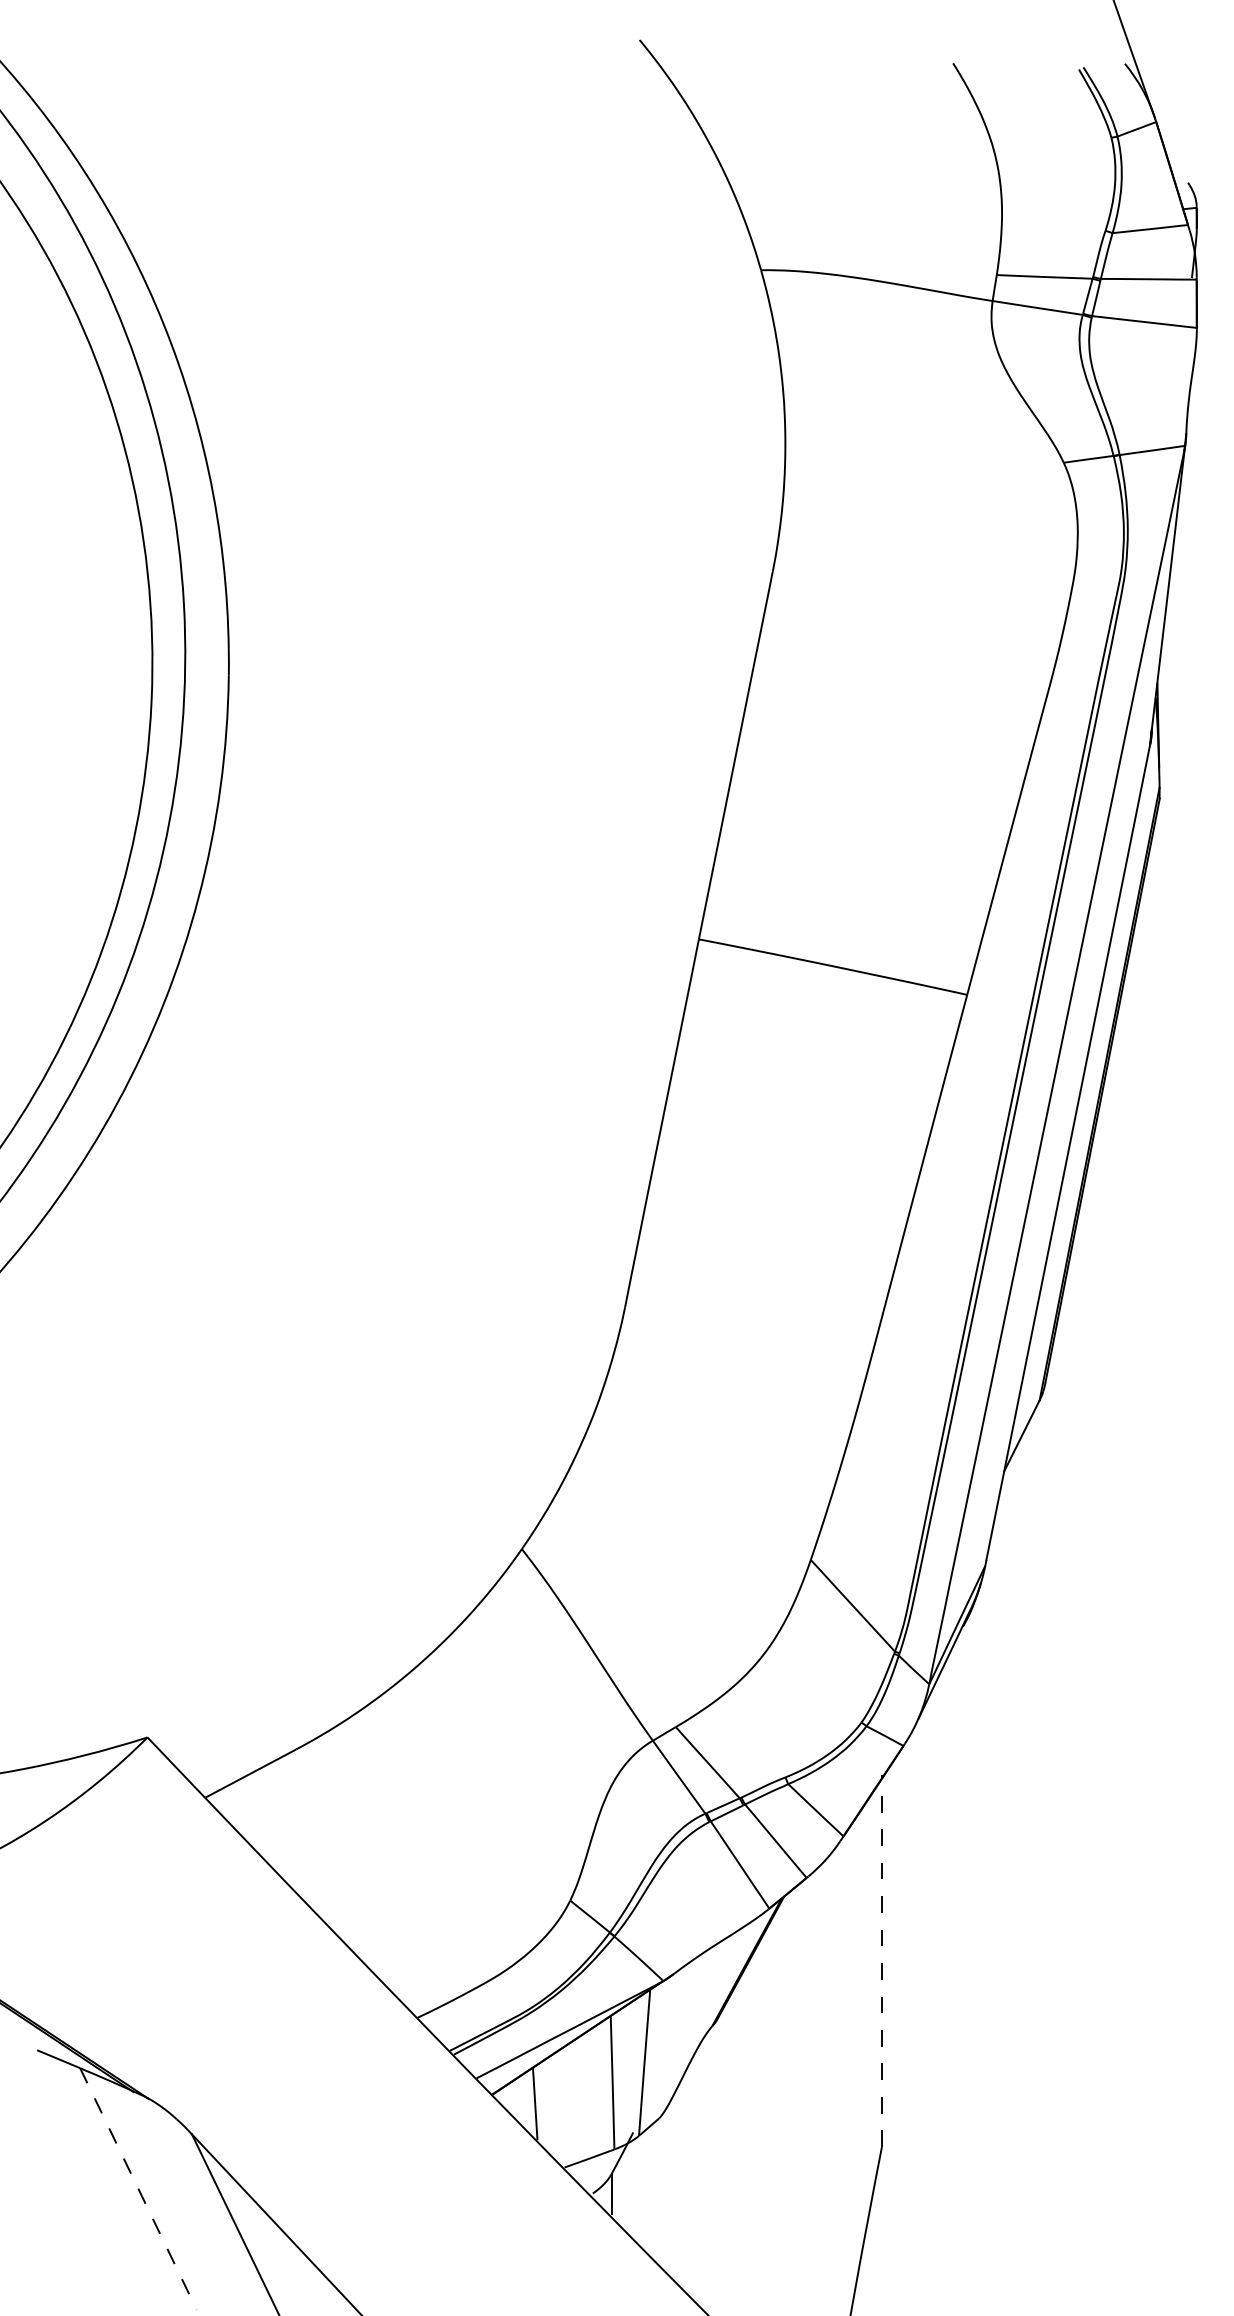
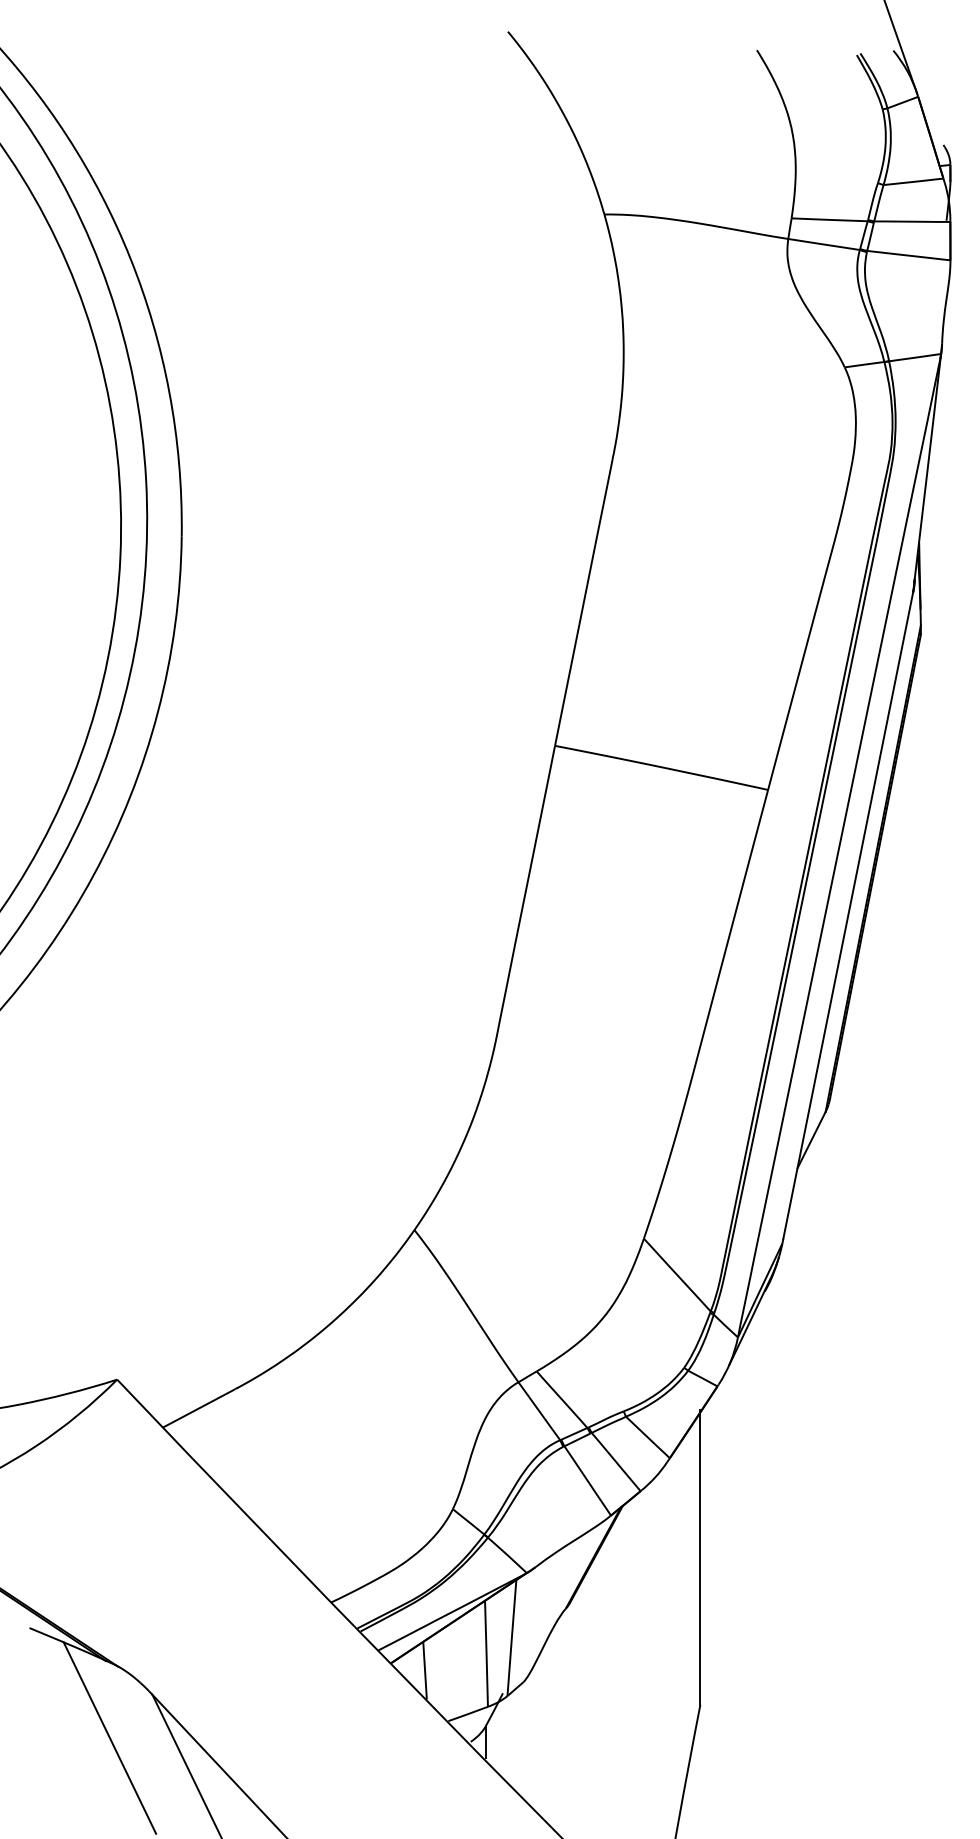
line: (881, 1961) -> (700, 1557), dashed -> solid
line: (138, 2188) -> (110, 1737), dashed -> solid

